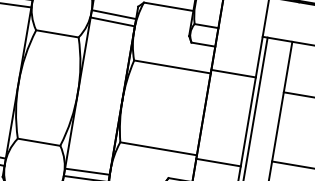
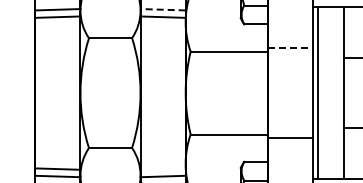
line: (114, 14) -> (163, 9), solid -> dashed
line: (233, 74) -> (290, 48), solid -> dashed
line: (86, 171) -> (162, 168), removed

